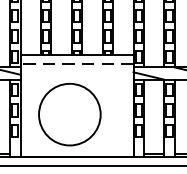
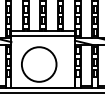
line: (77, 64) -> (43, 36), dashed -> solid

